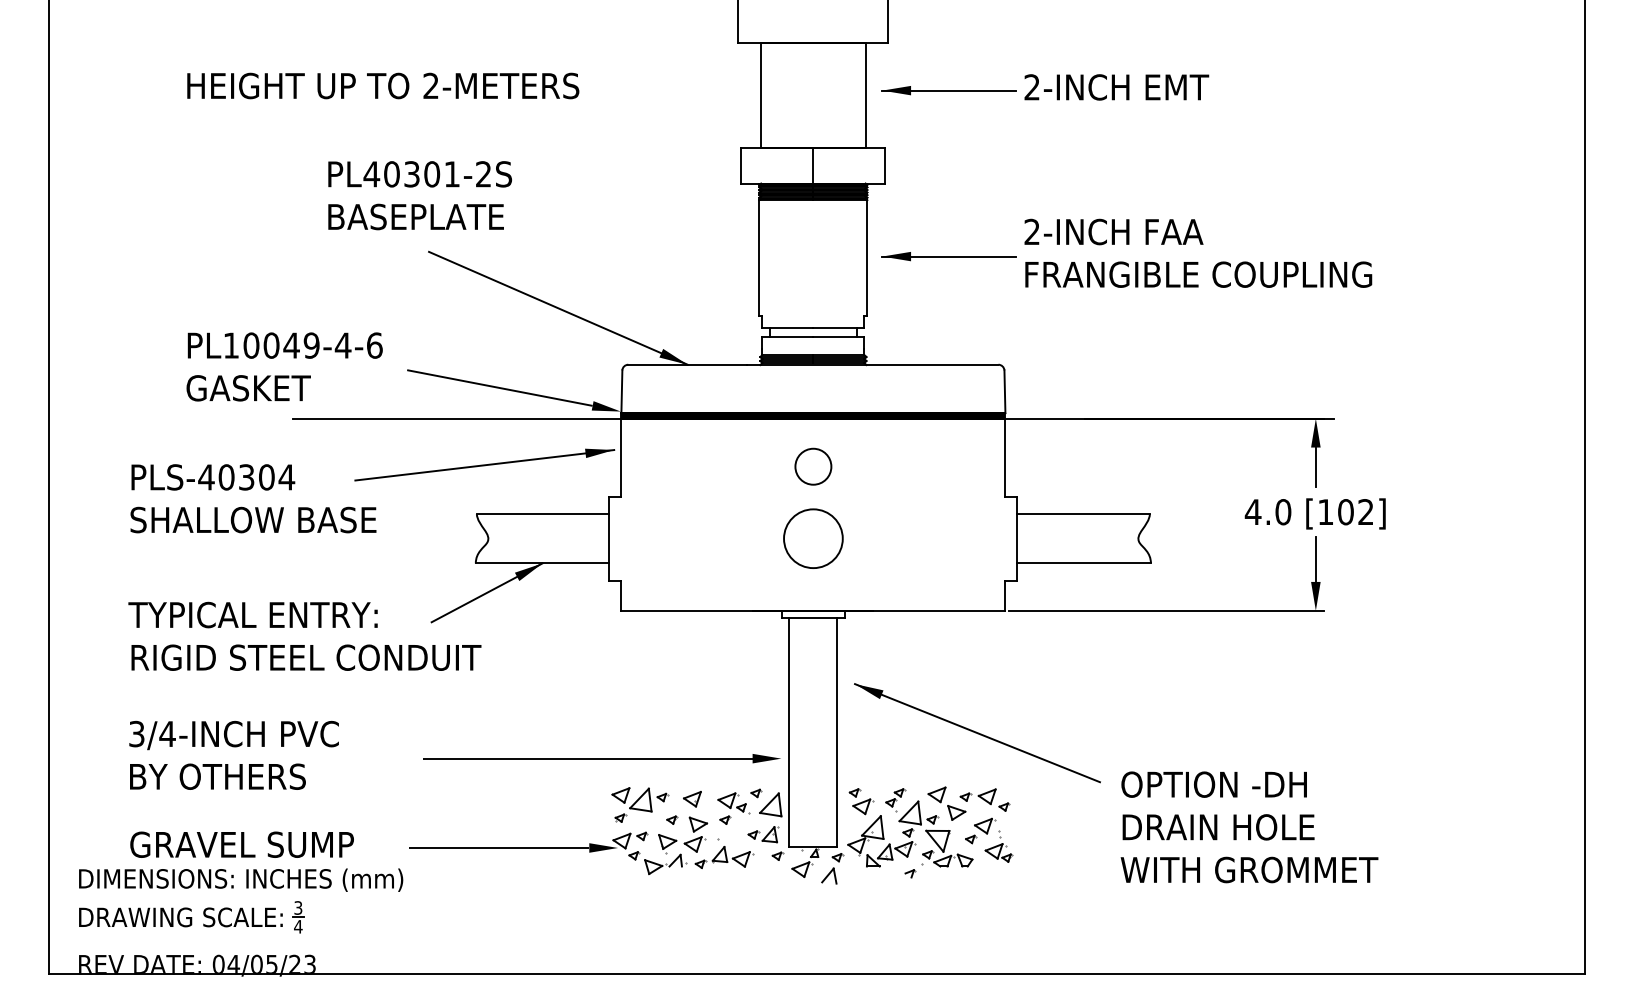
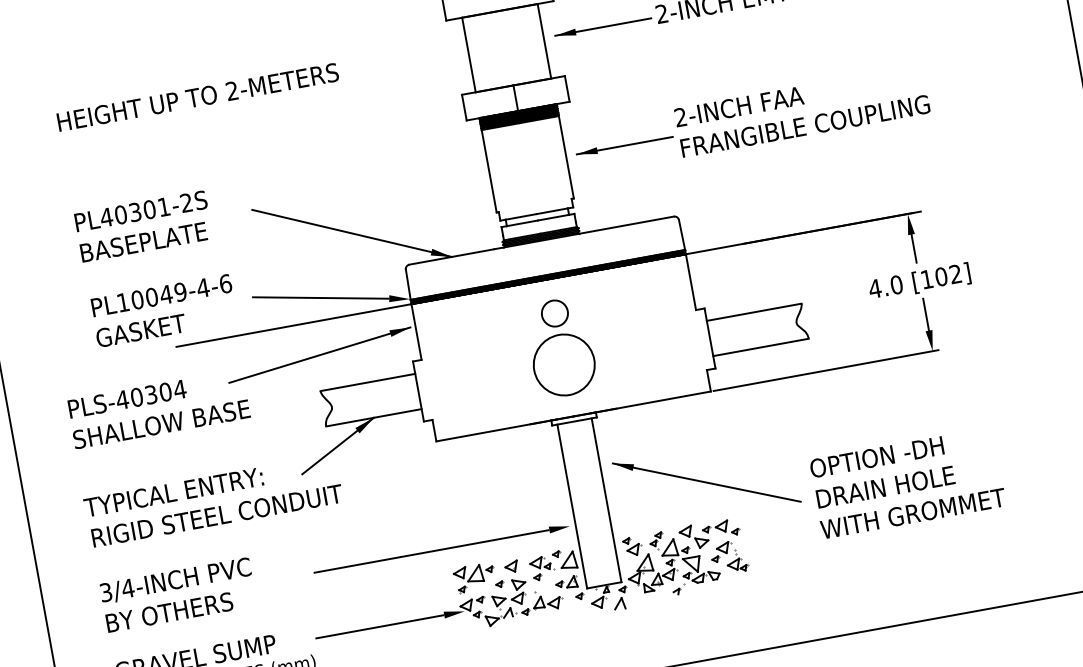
text: (419, 195) -> (143, 226), moved
circle: (813, 538) -> (564, 364), size x1.43
text: (1249, 827) -> (907, 483), moved

